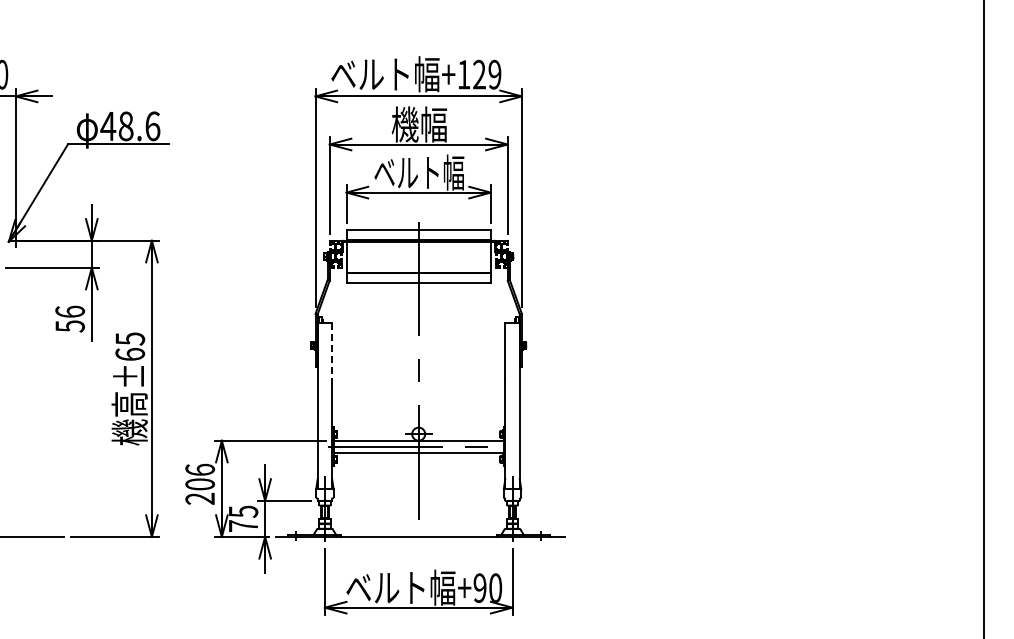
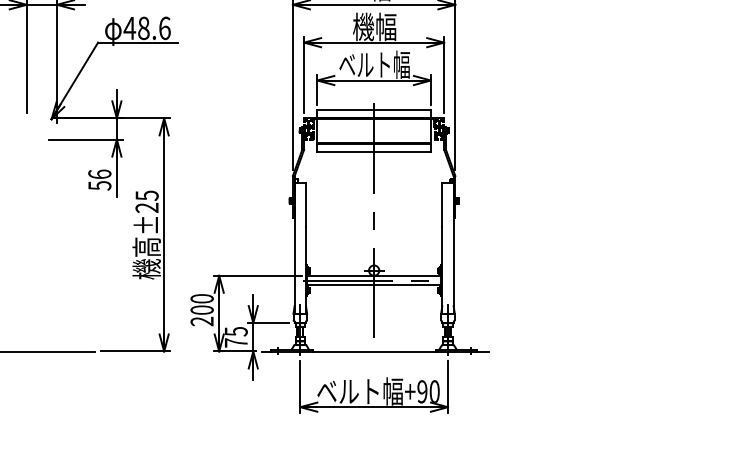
line: (332, 351) -> (306, 205), dashed -> solid
text: (130, 354) -> (147, 207), ±65 -> ±25
text: (199, 469) -> (201, 298), 206 -> 200

